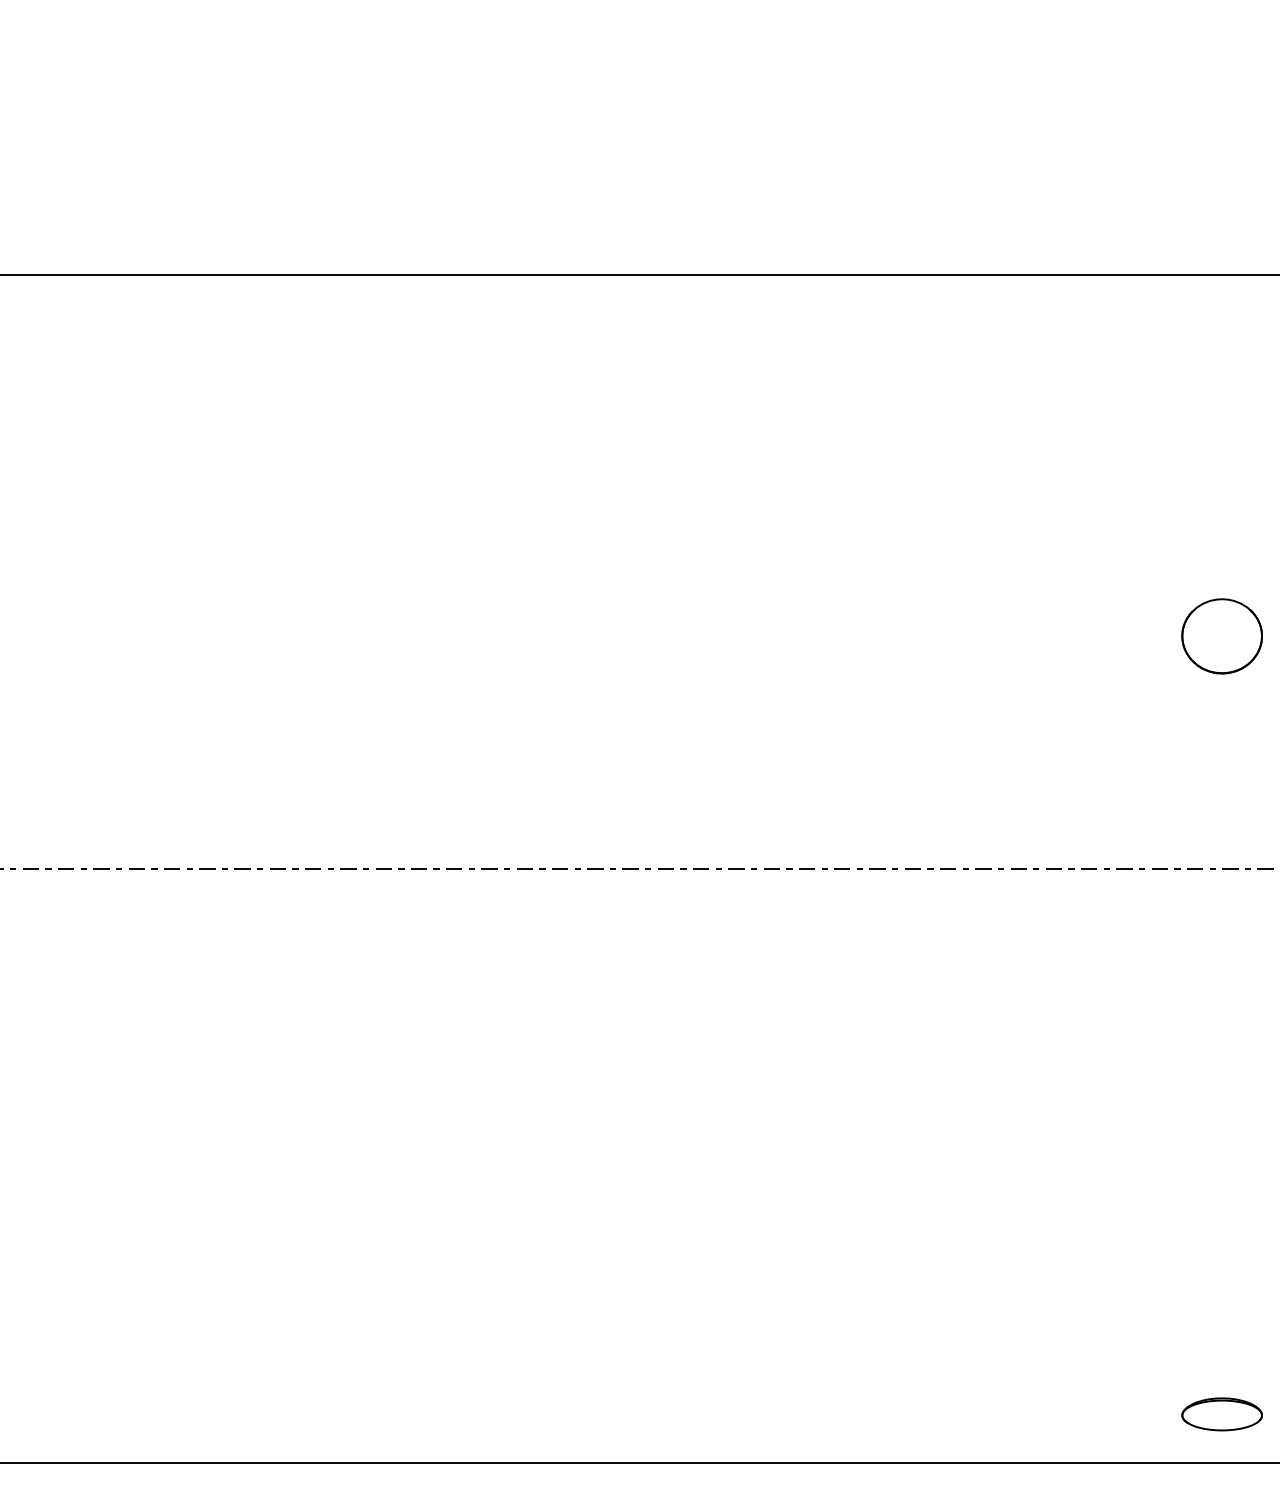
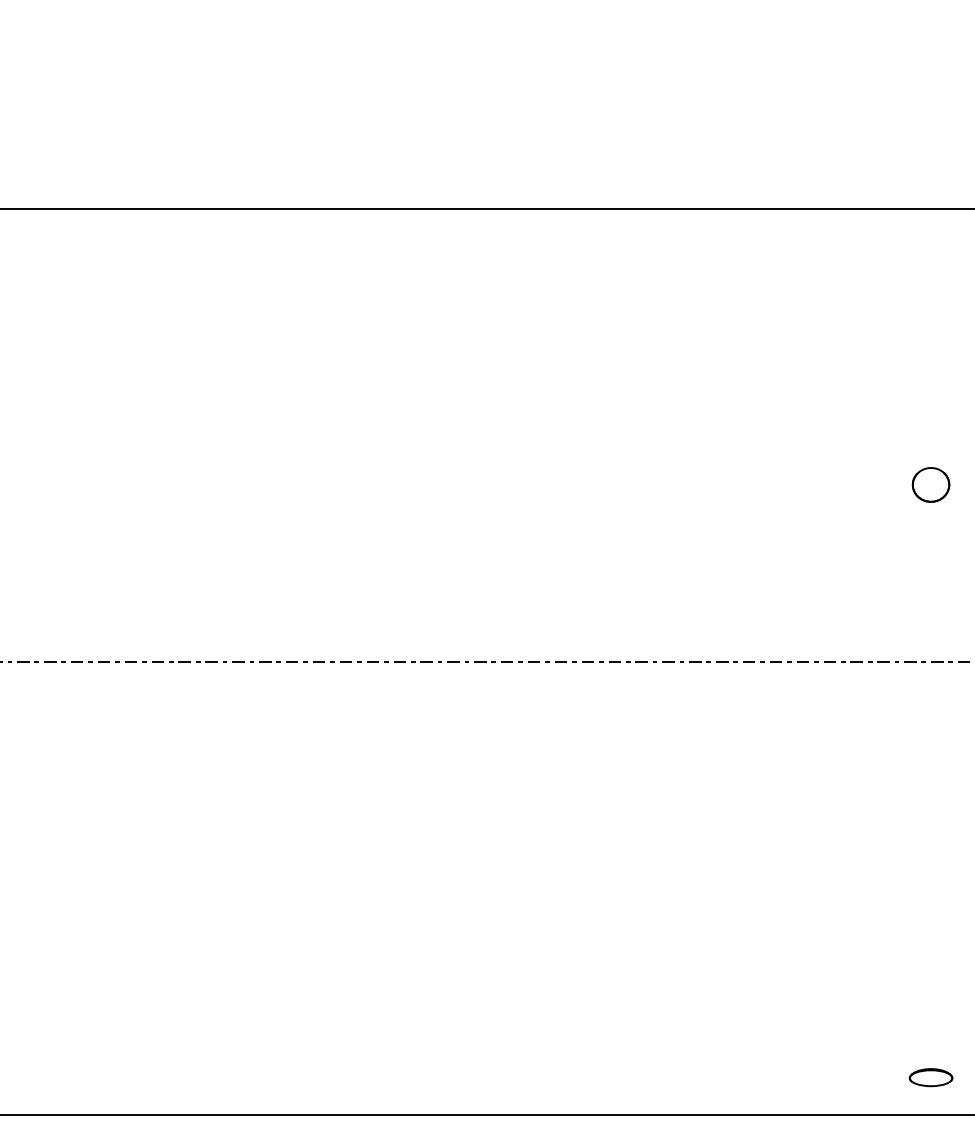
part: (1221, 635) -> (930, 484), size x0.6
part: (1221, 1414) -> (930, 1077), size x0.7

